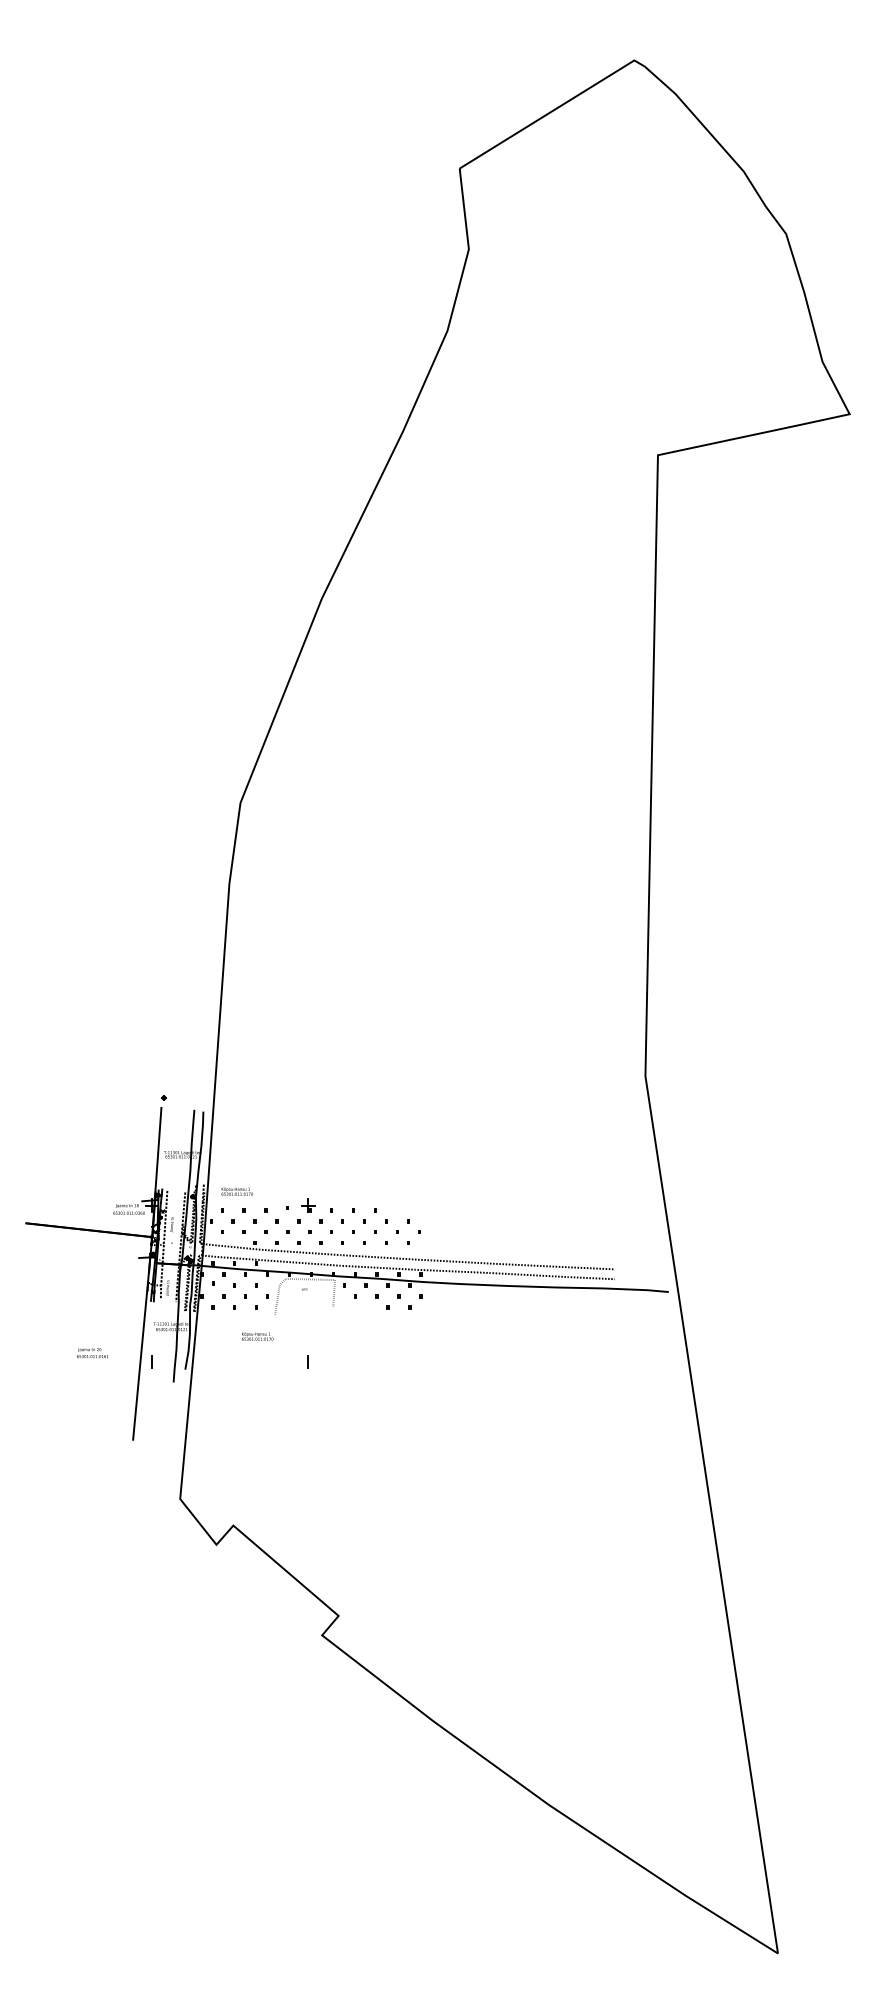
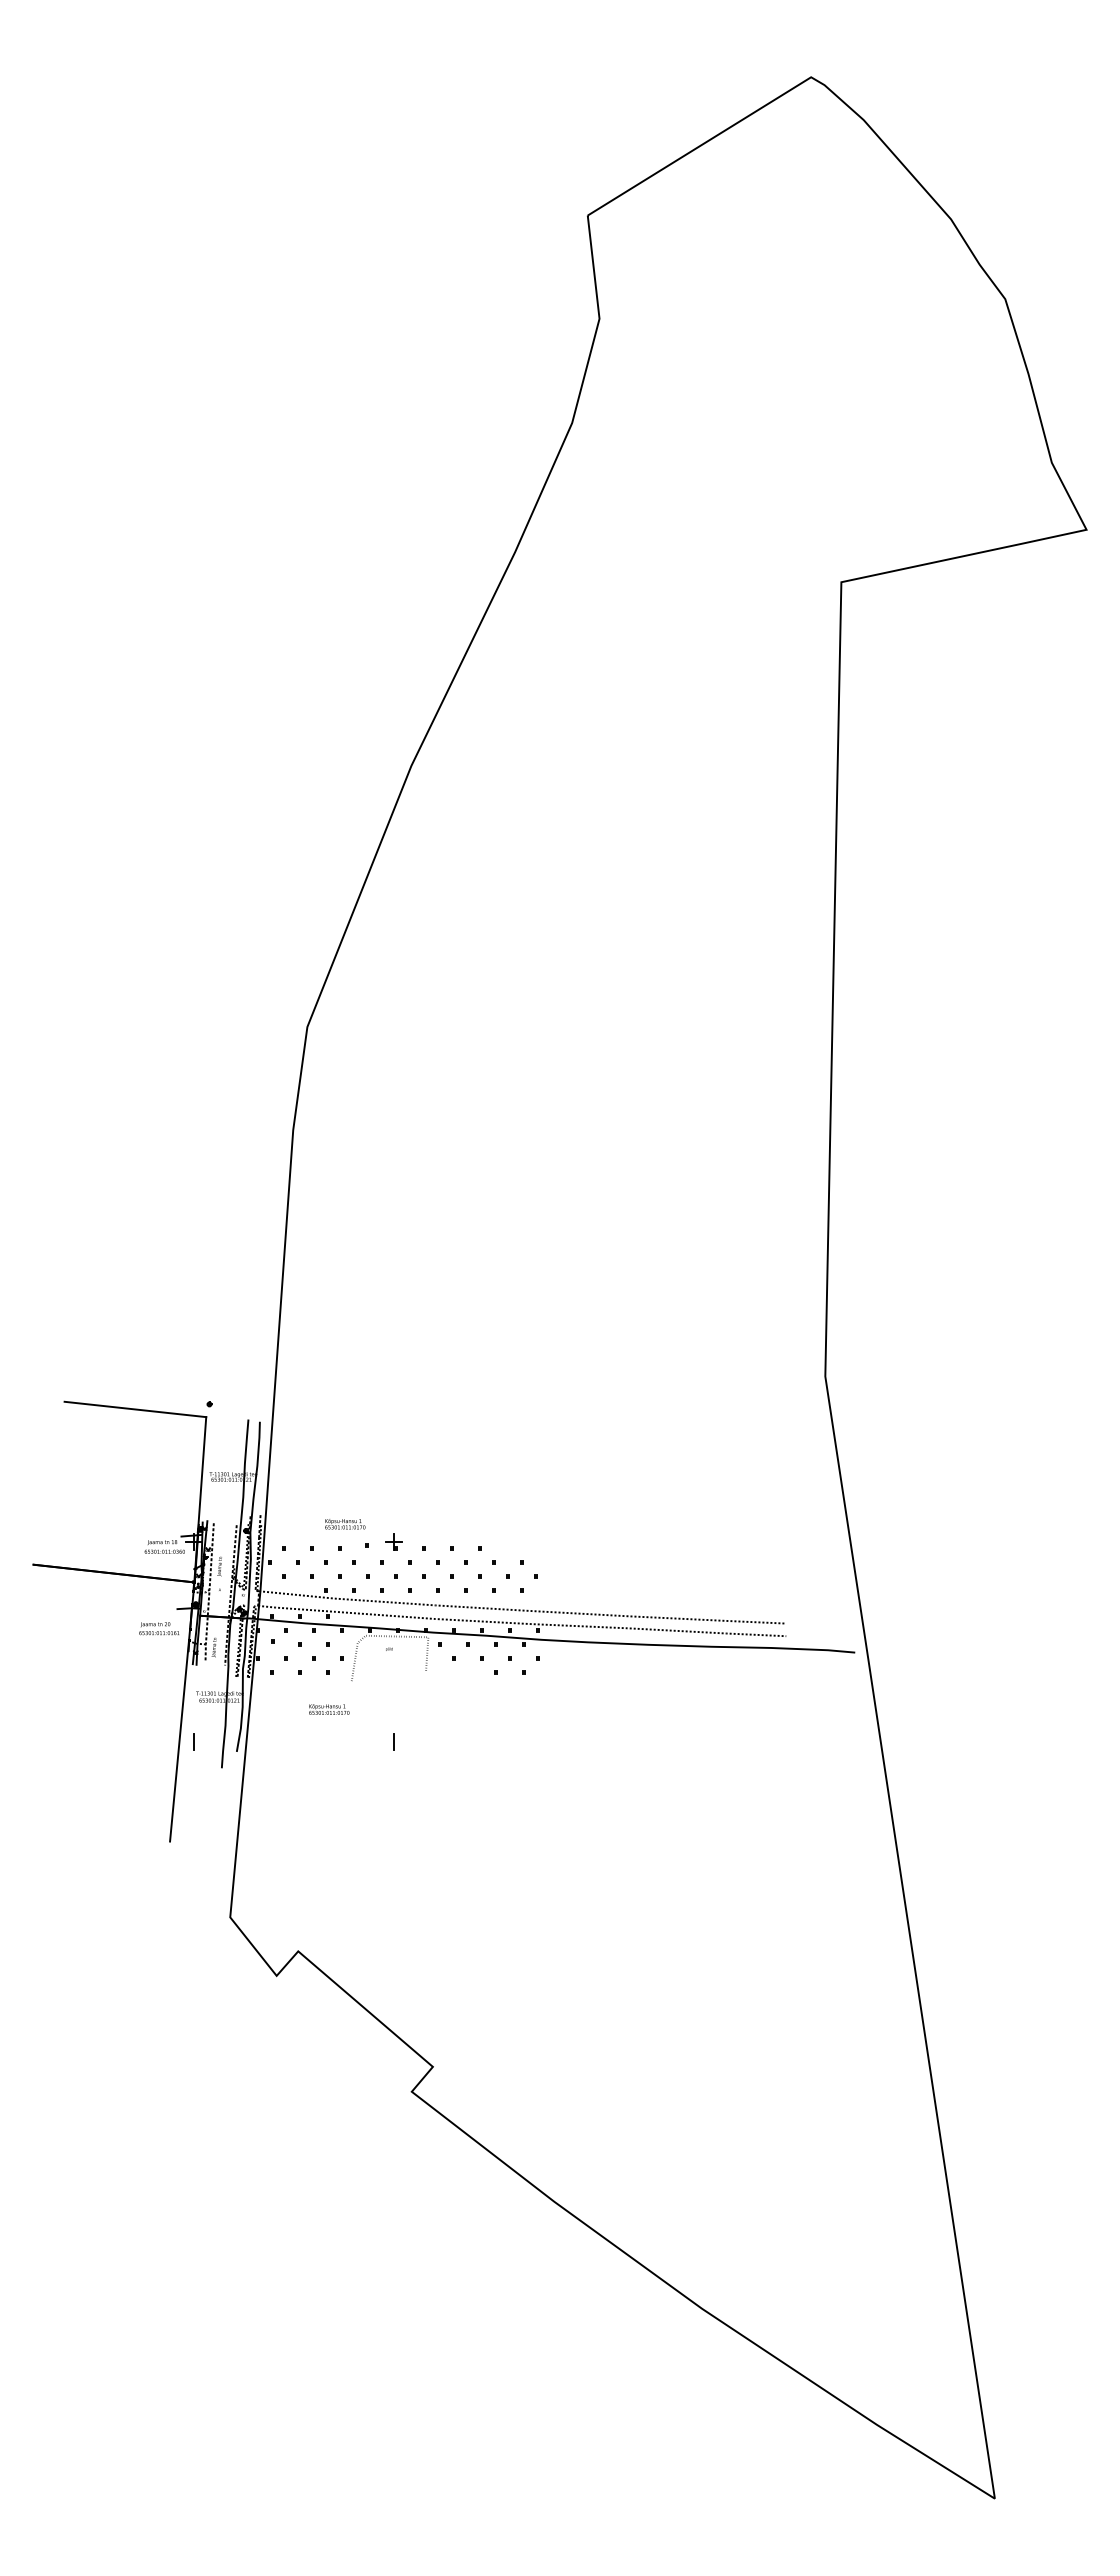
line: (106, 1101) -> (135, 1409), added
text: (237, 1191) -> (345, 1524), moved
text: (92, 1352) -> (159, 1628), moved

